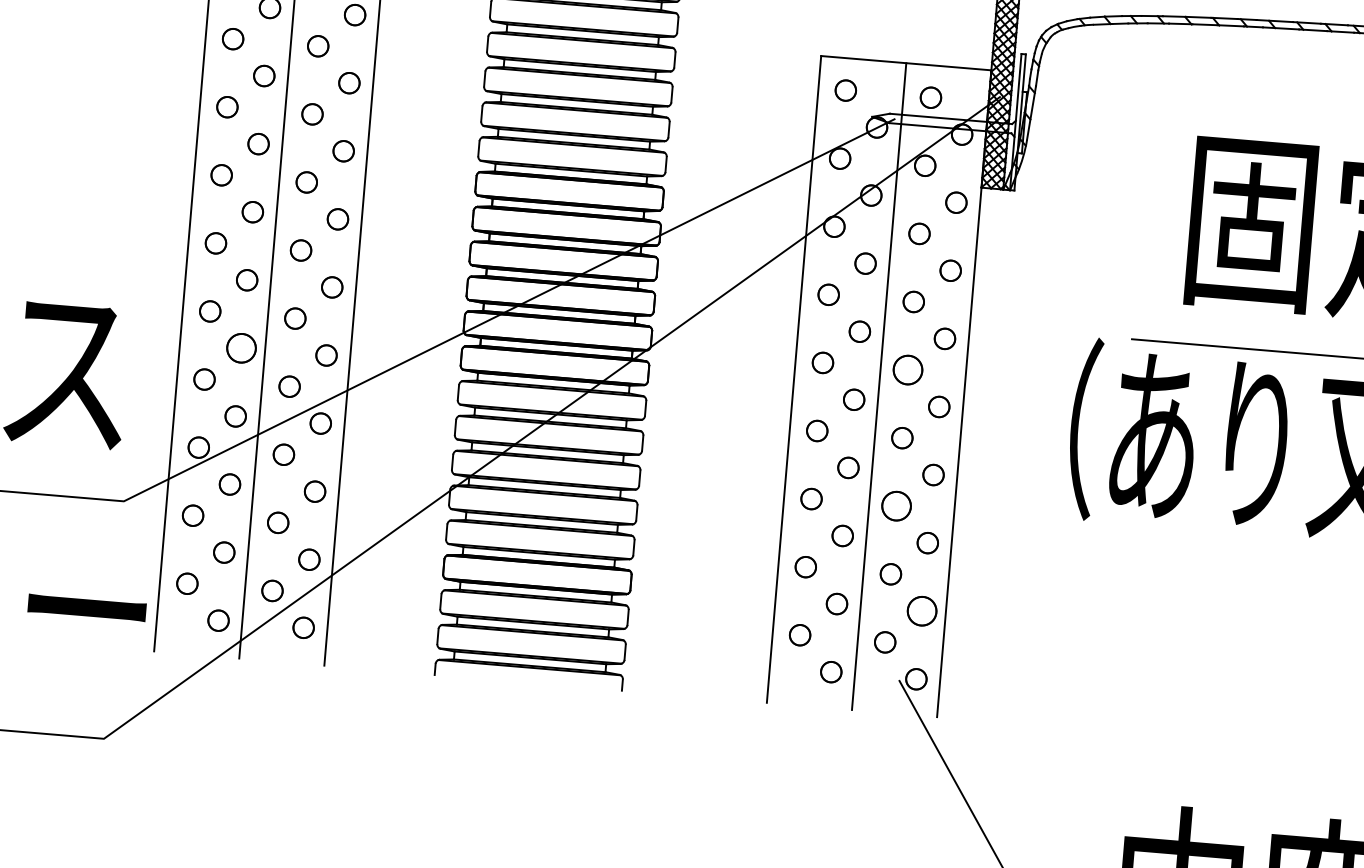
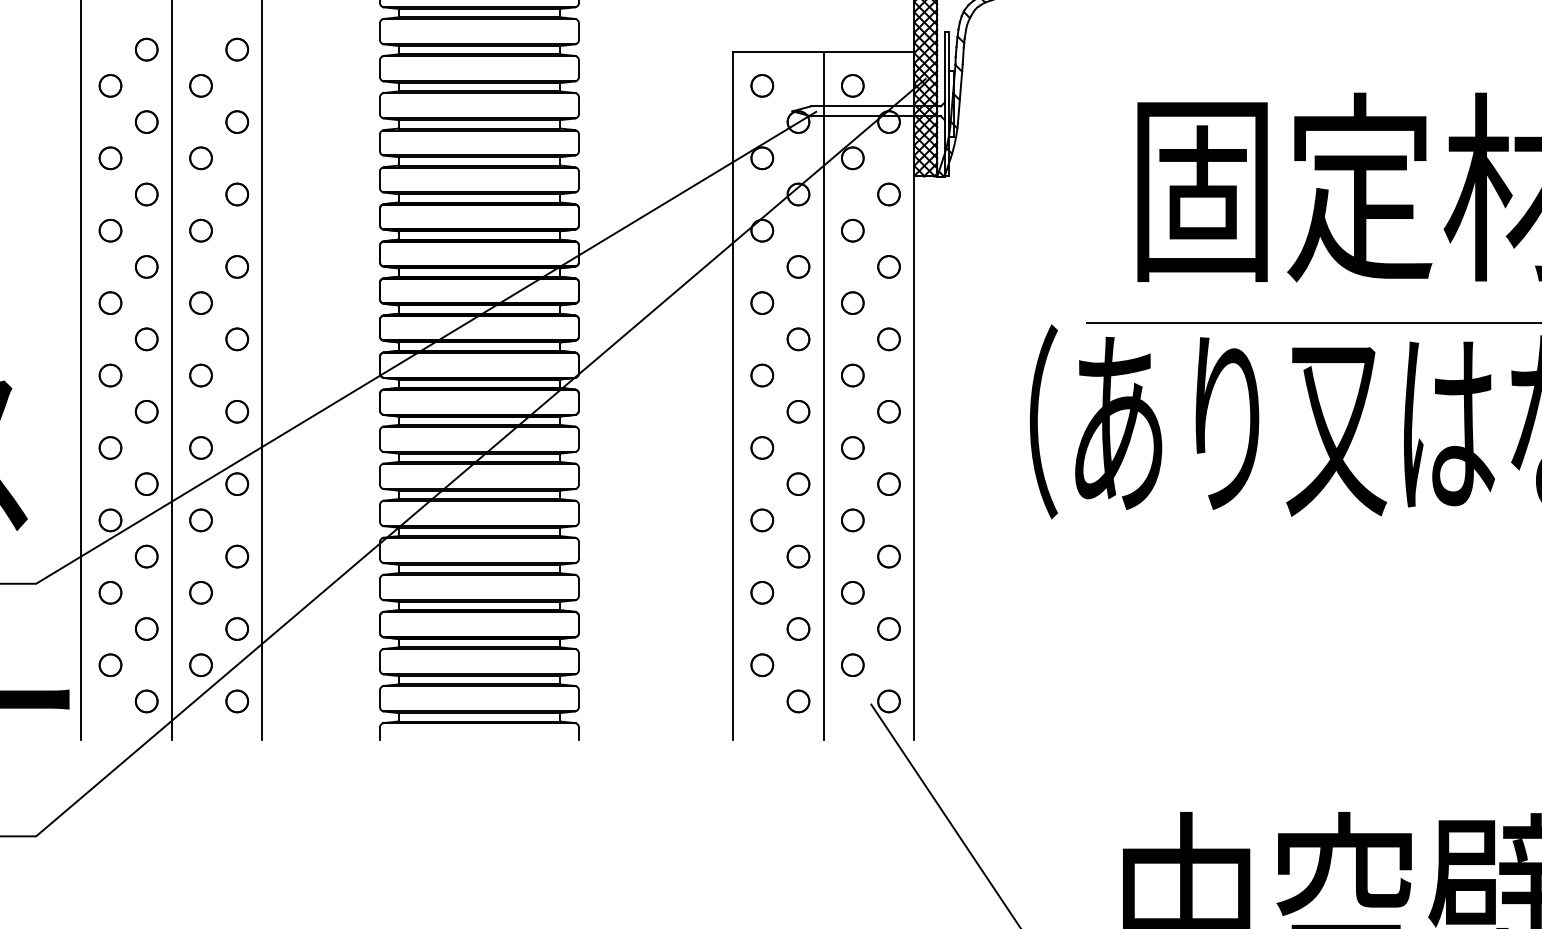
part: (241, 348) -> (146, 411), size x0.71
part: (907, 369) -> (852, 375), size x0.71
part: (896, 506) -> (852, 520), size x0.71
circle: (921, 610) -> (888, 628), size x0.71

